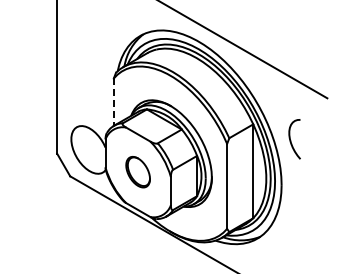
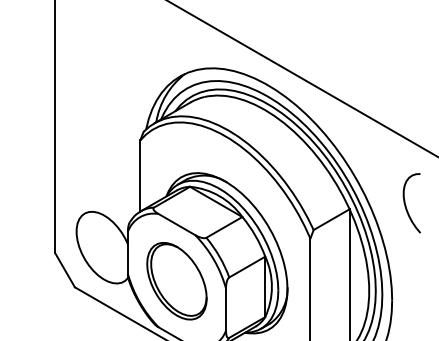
line: (113, 102) -> (139, 176), dashed -> solid
curve: (291, 140) -> (406, 204), moved
part: (137, 171) -> (175, 280), size x1.67

